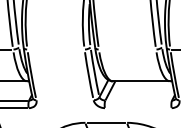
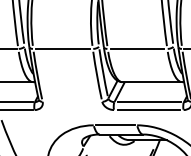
line: (55, 49) -> (62, 48), added
line: (127, 49) -> (137, 48), added
line: (138, 100) -> (148, 102), added
line: (138, 108) -> (148, 110), added

